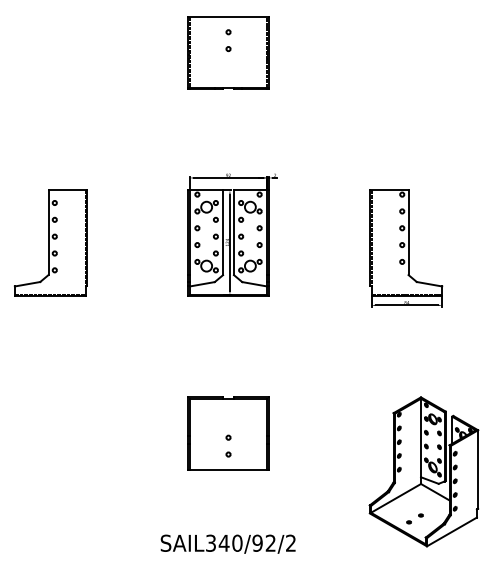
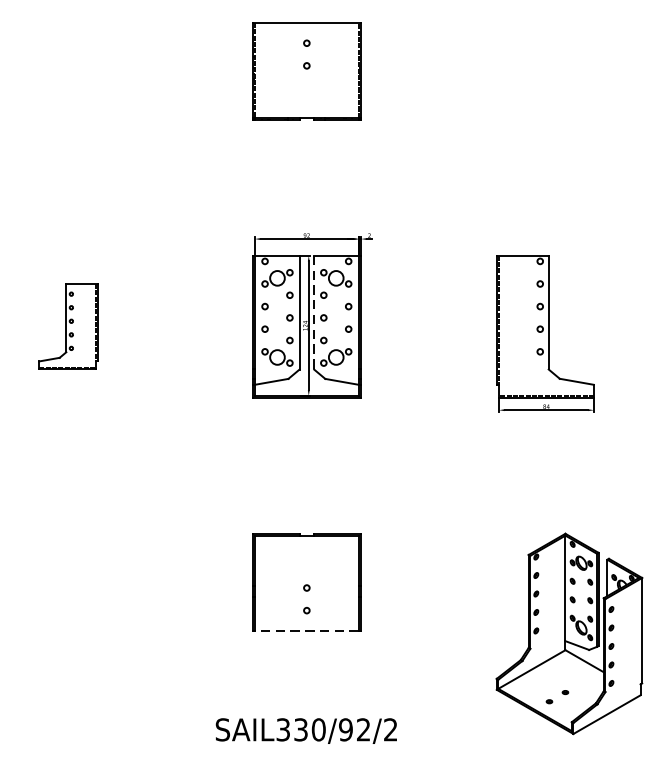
line: (234, 233) -> (314, 313), solid -> dashed
part: (50, 242) -> (67, 325), size x0.6
line: (228, 469) -> (306, 630), solid -> dashed
text: (223, 542) -> (300, 728), SAIL340/92/2 -> SAIL330/92/2

